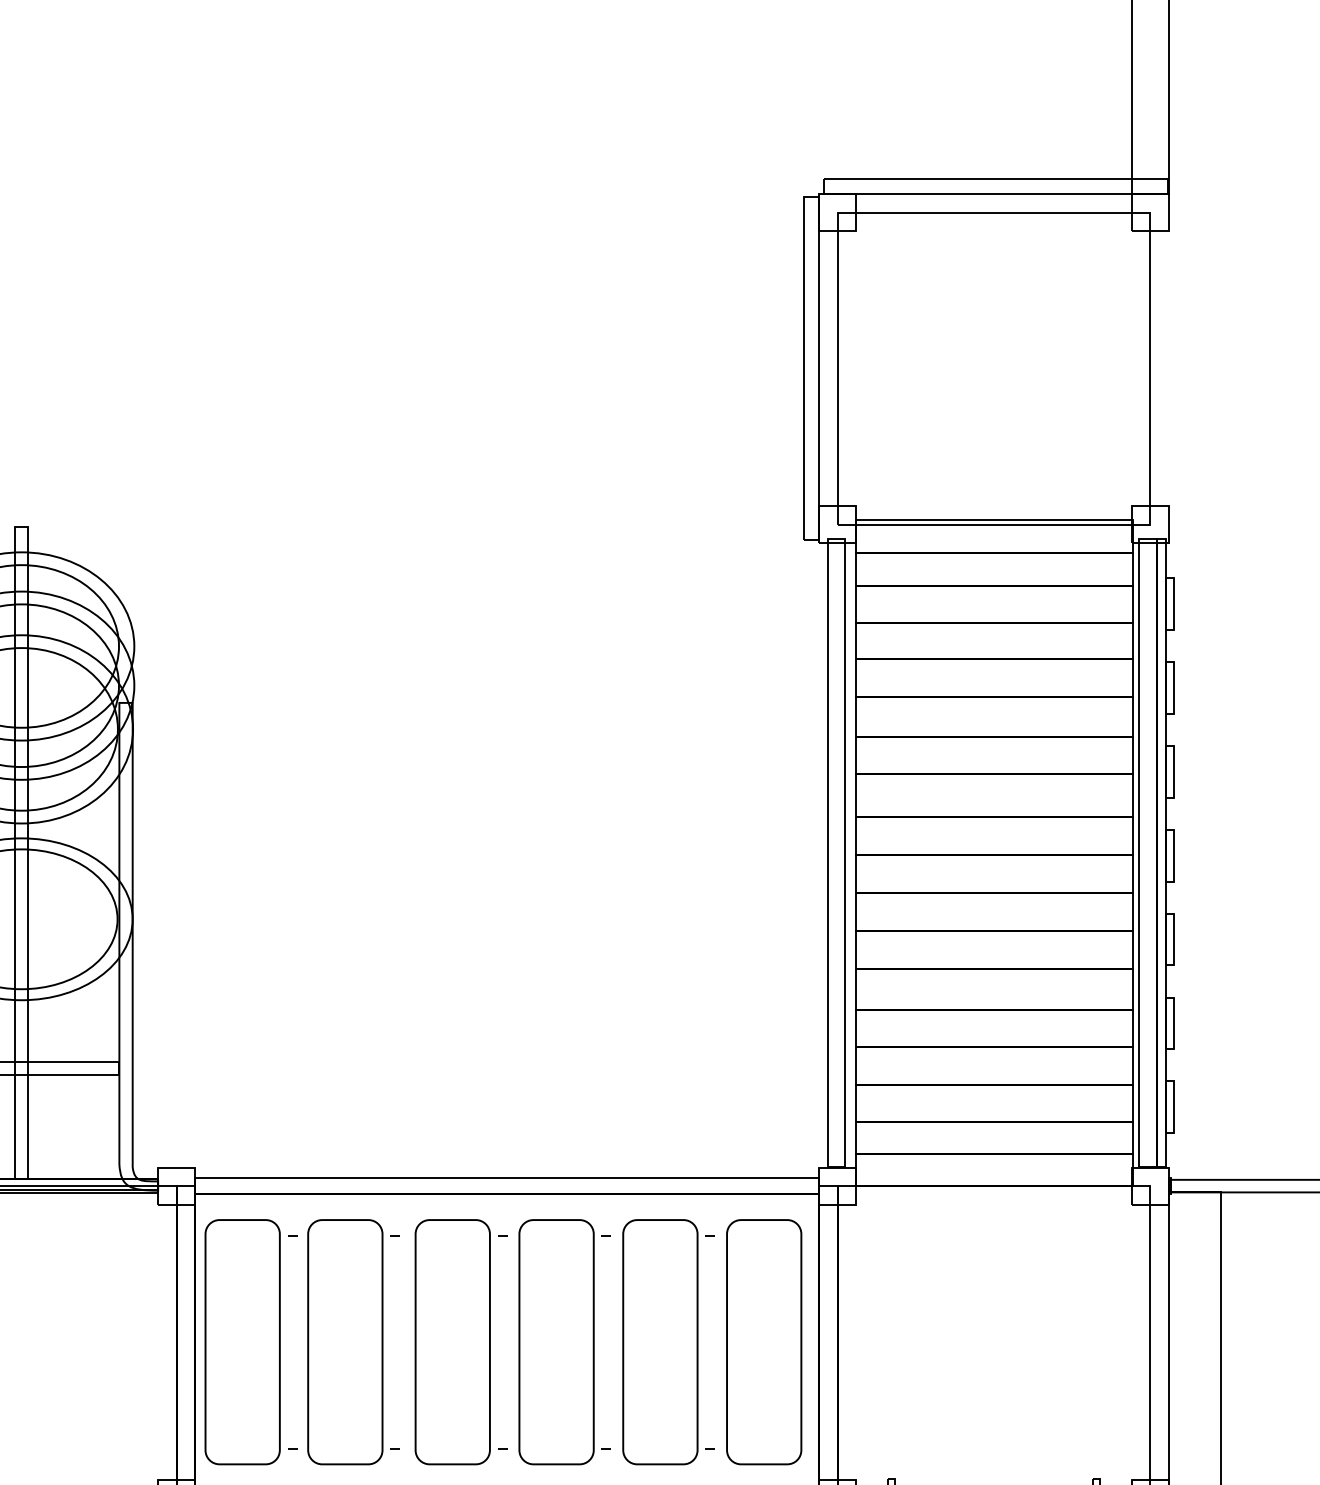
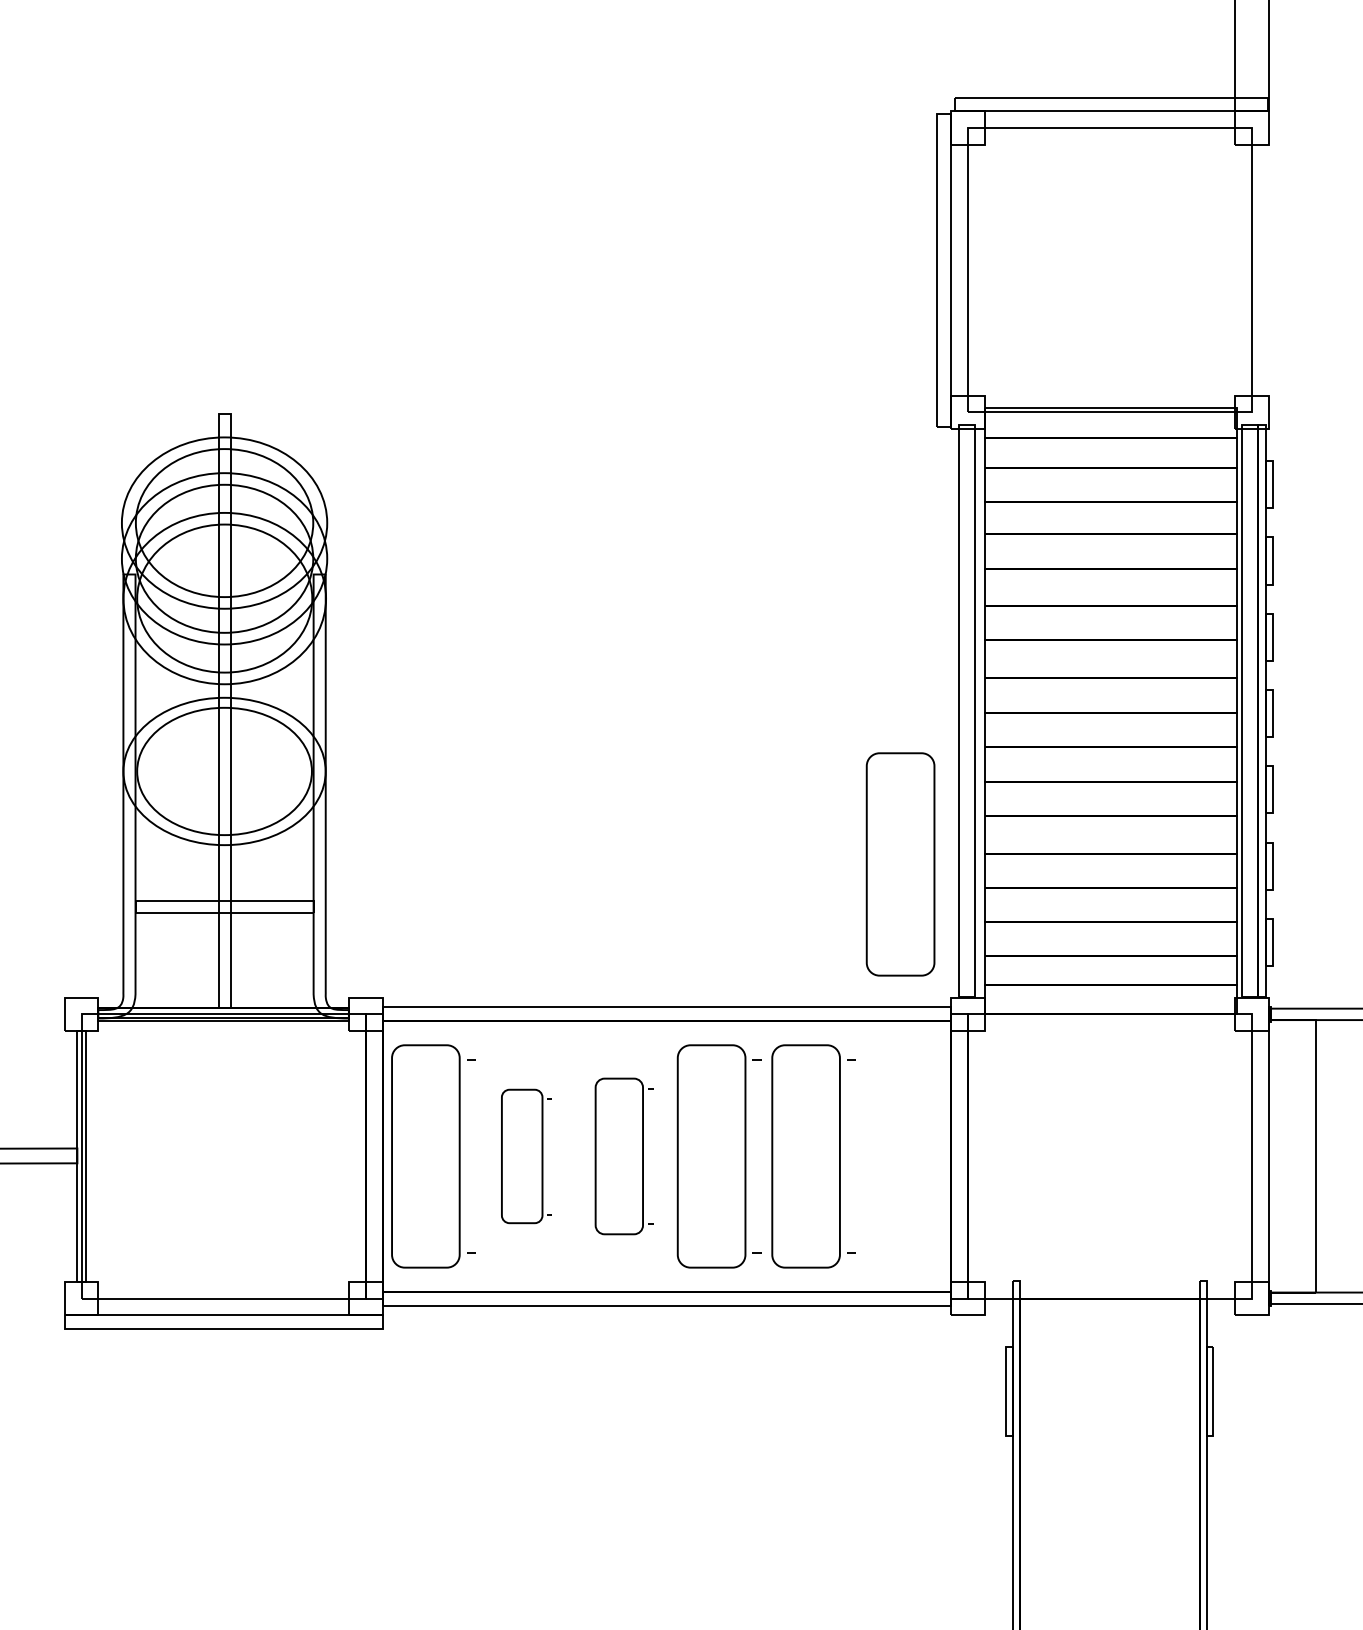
part: (353, 1342) -> (526, 1156), size x0.6
part: (460, 1342) -> (624, 1156), size x0.7
part: (764, 1342) -> (900, 864), moved

